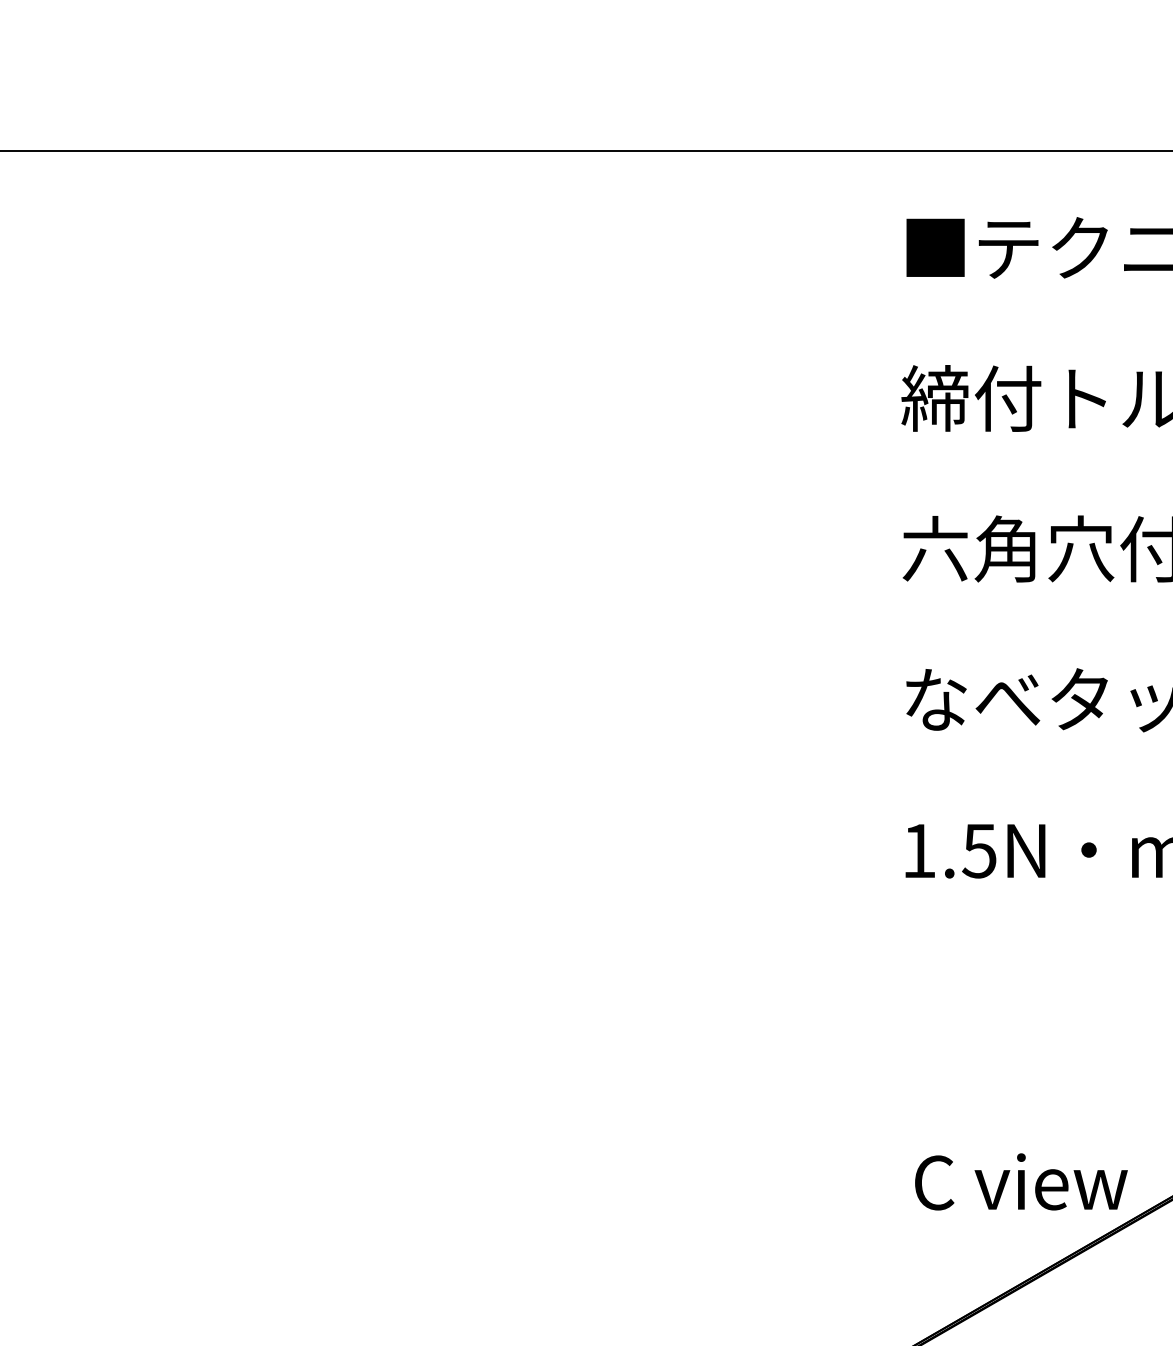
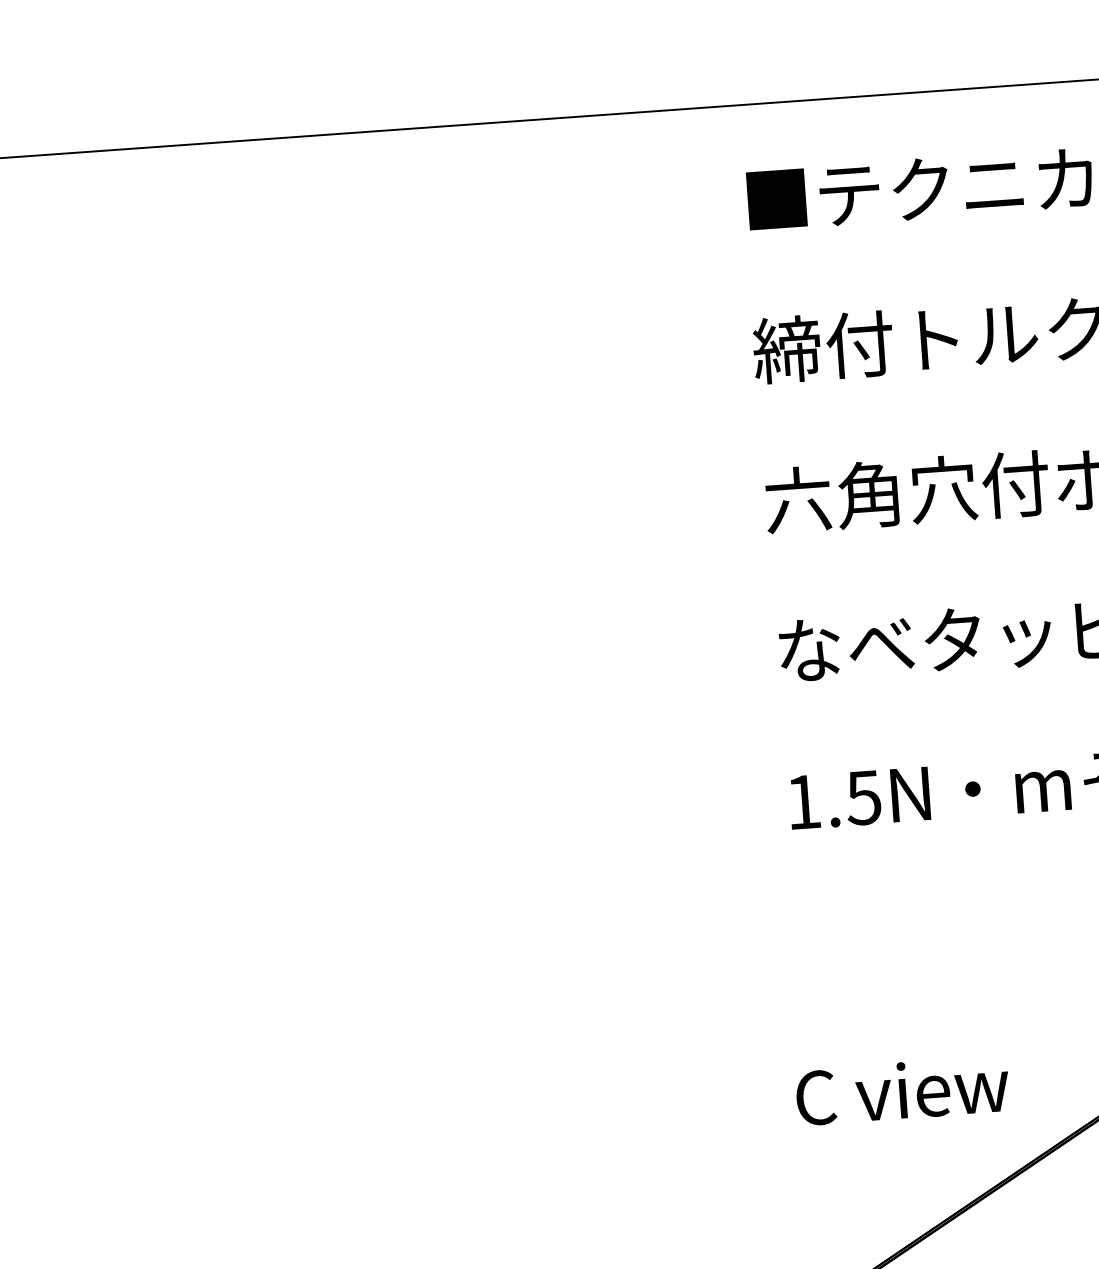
text: (1021, 1181) -> (902, 1090), moved

